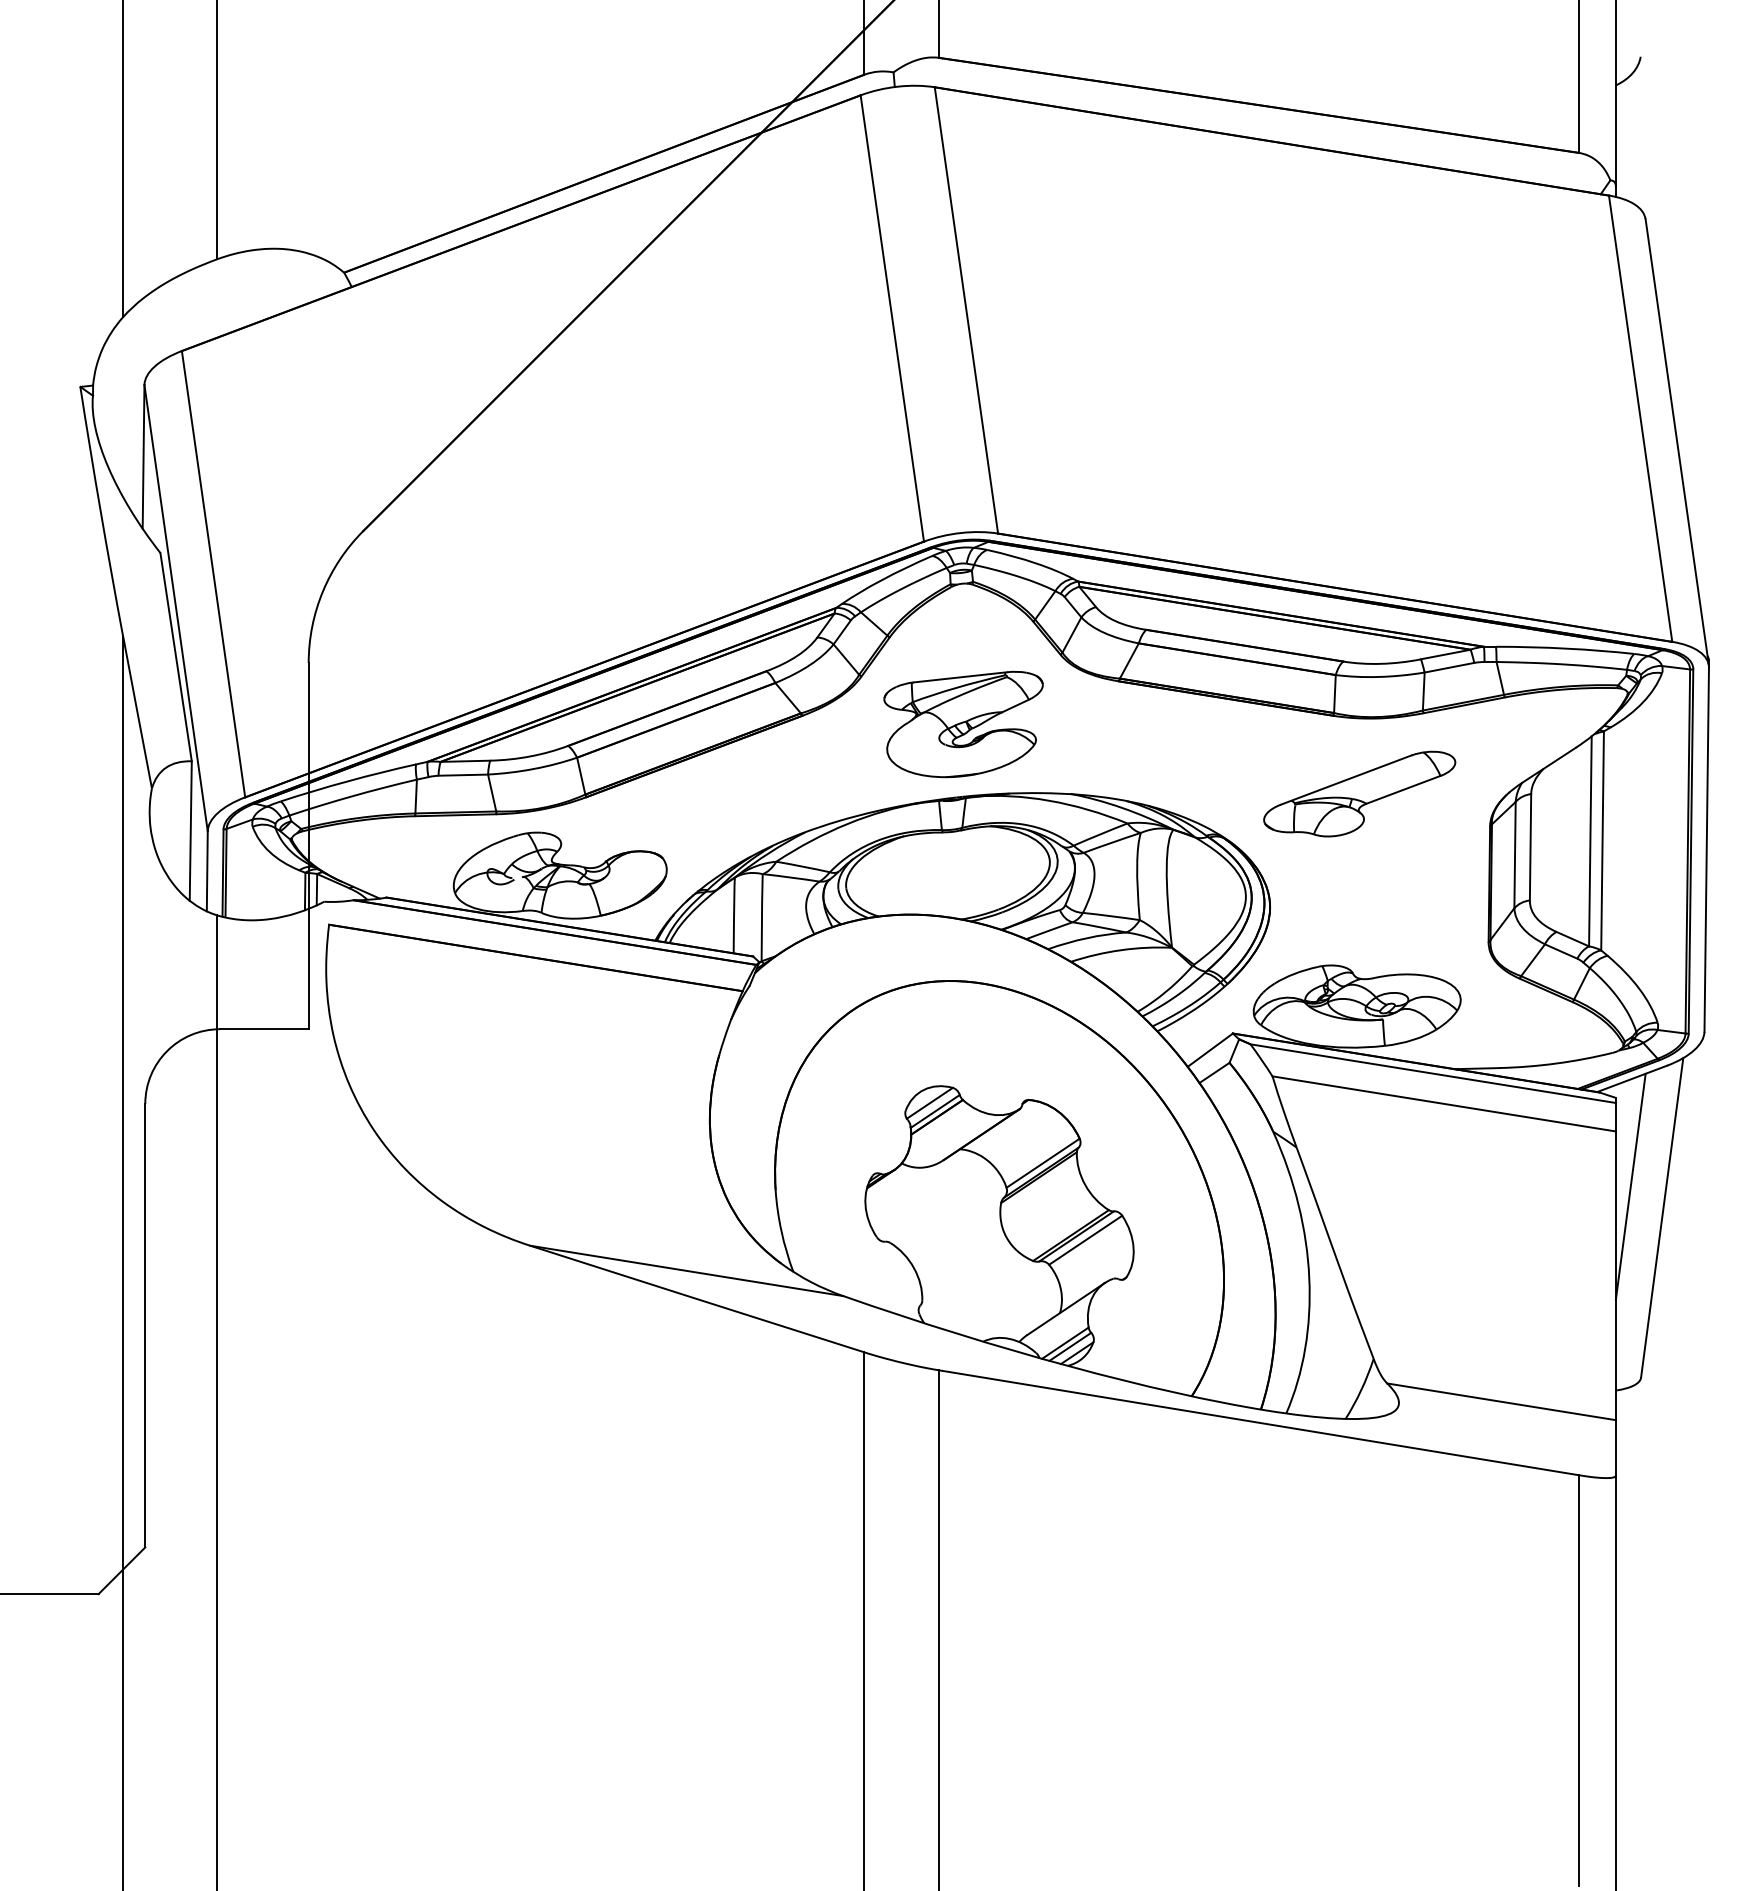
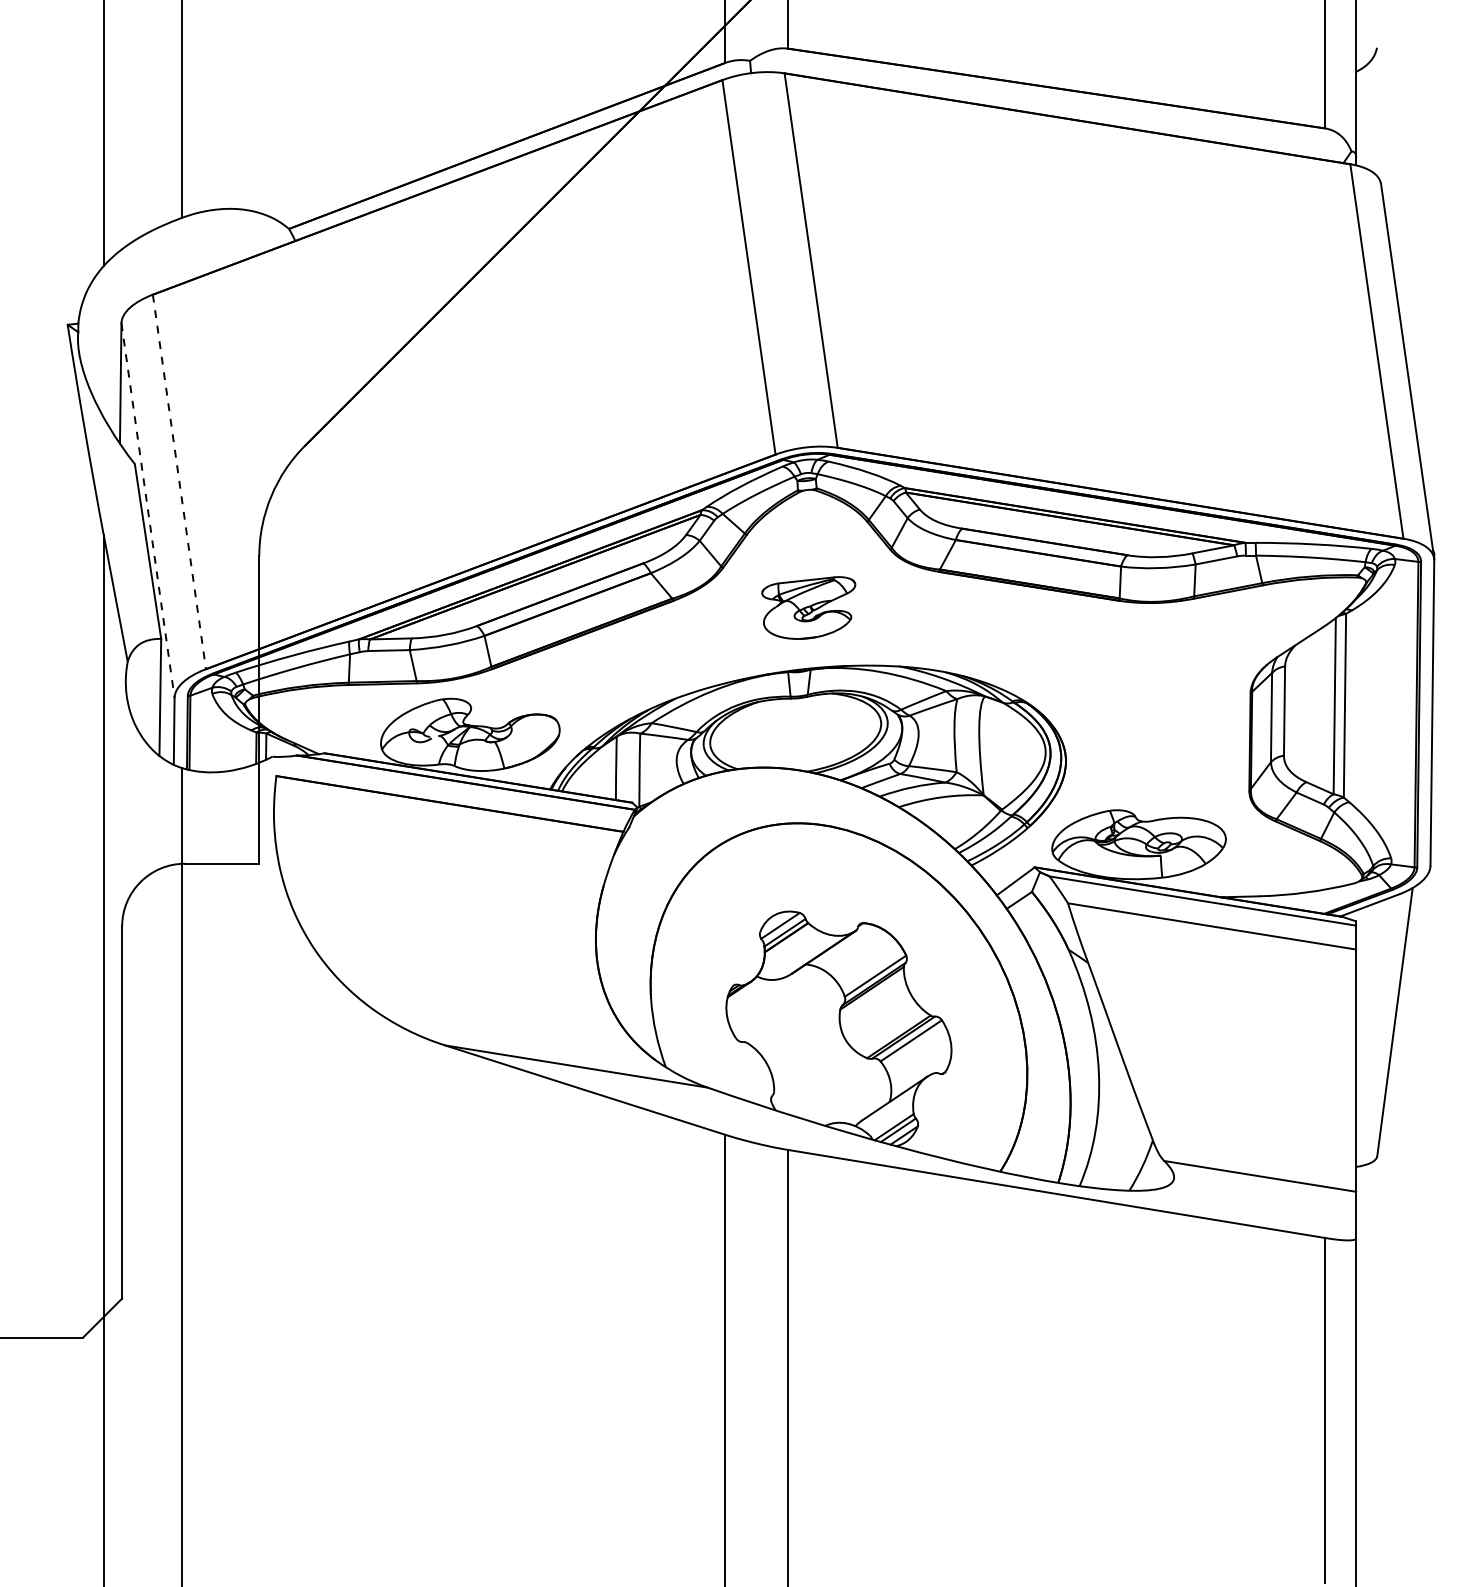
line: (213, 574) -> (179, 482), solid -> dashed
line: (176, 608) -> (148, 510), solid -> dashed
part: (963, 724) -> (808, 608), size x0.7
part: (1359, 793) -> (1141, 665), removed
line: (1630, 1186) -> (1368, 995), removed

